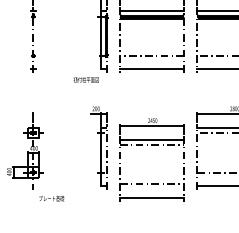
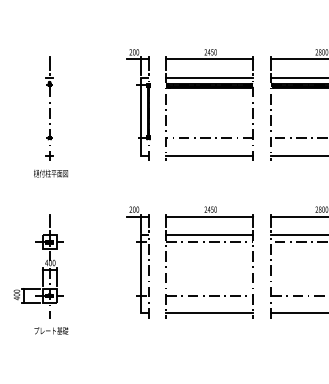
text: (85, 79) -> (50, 173), moved
part: (151, 145) -> (209, 242), moved
text: (51, 198) -> (51, 330), moved

